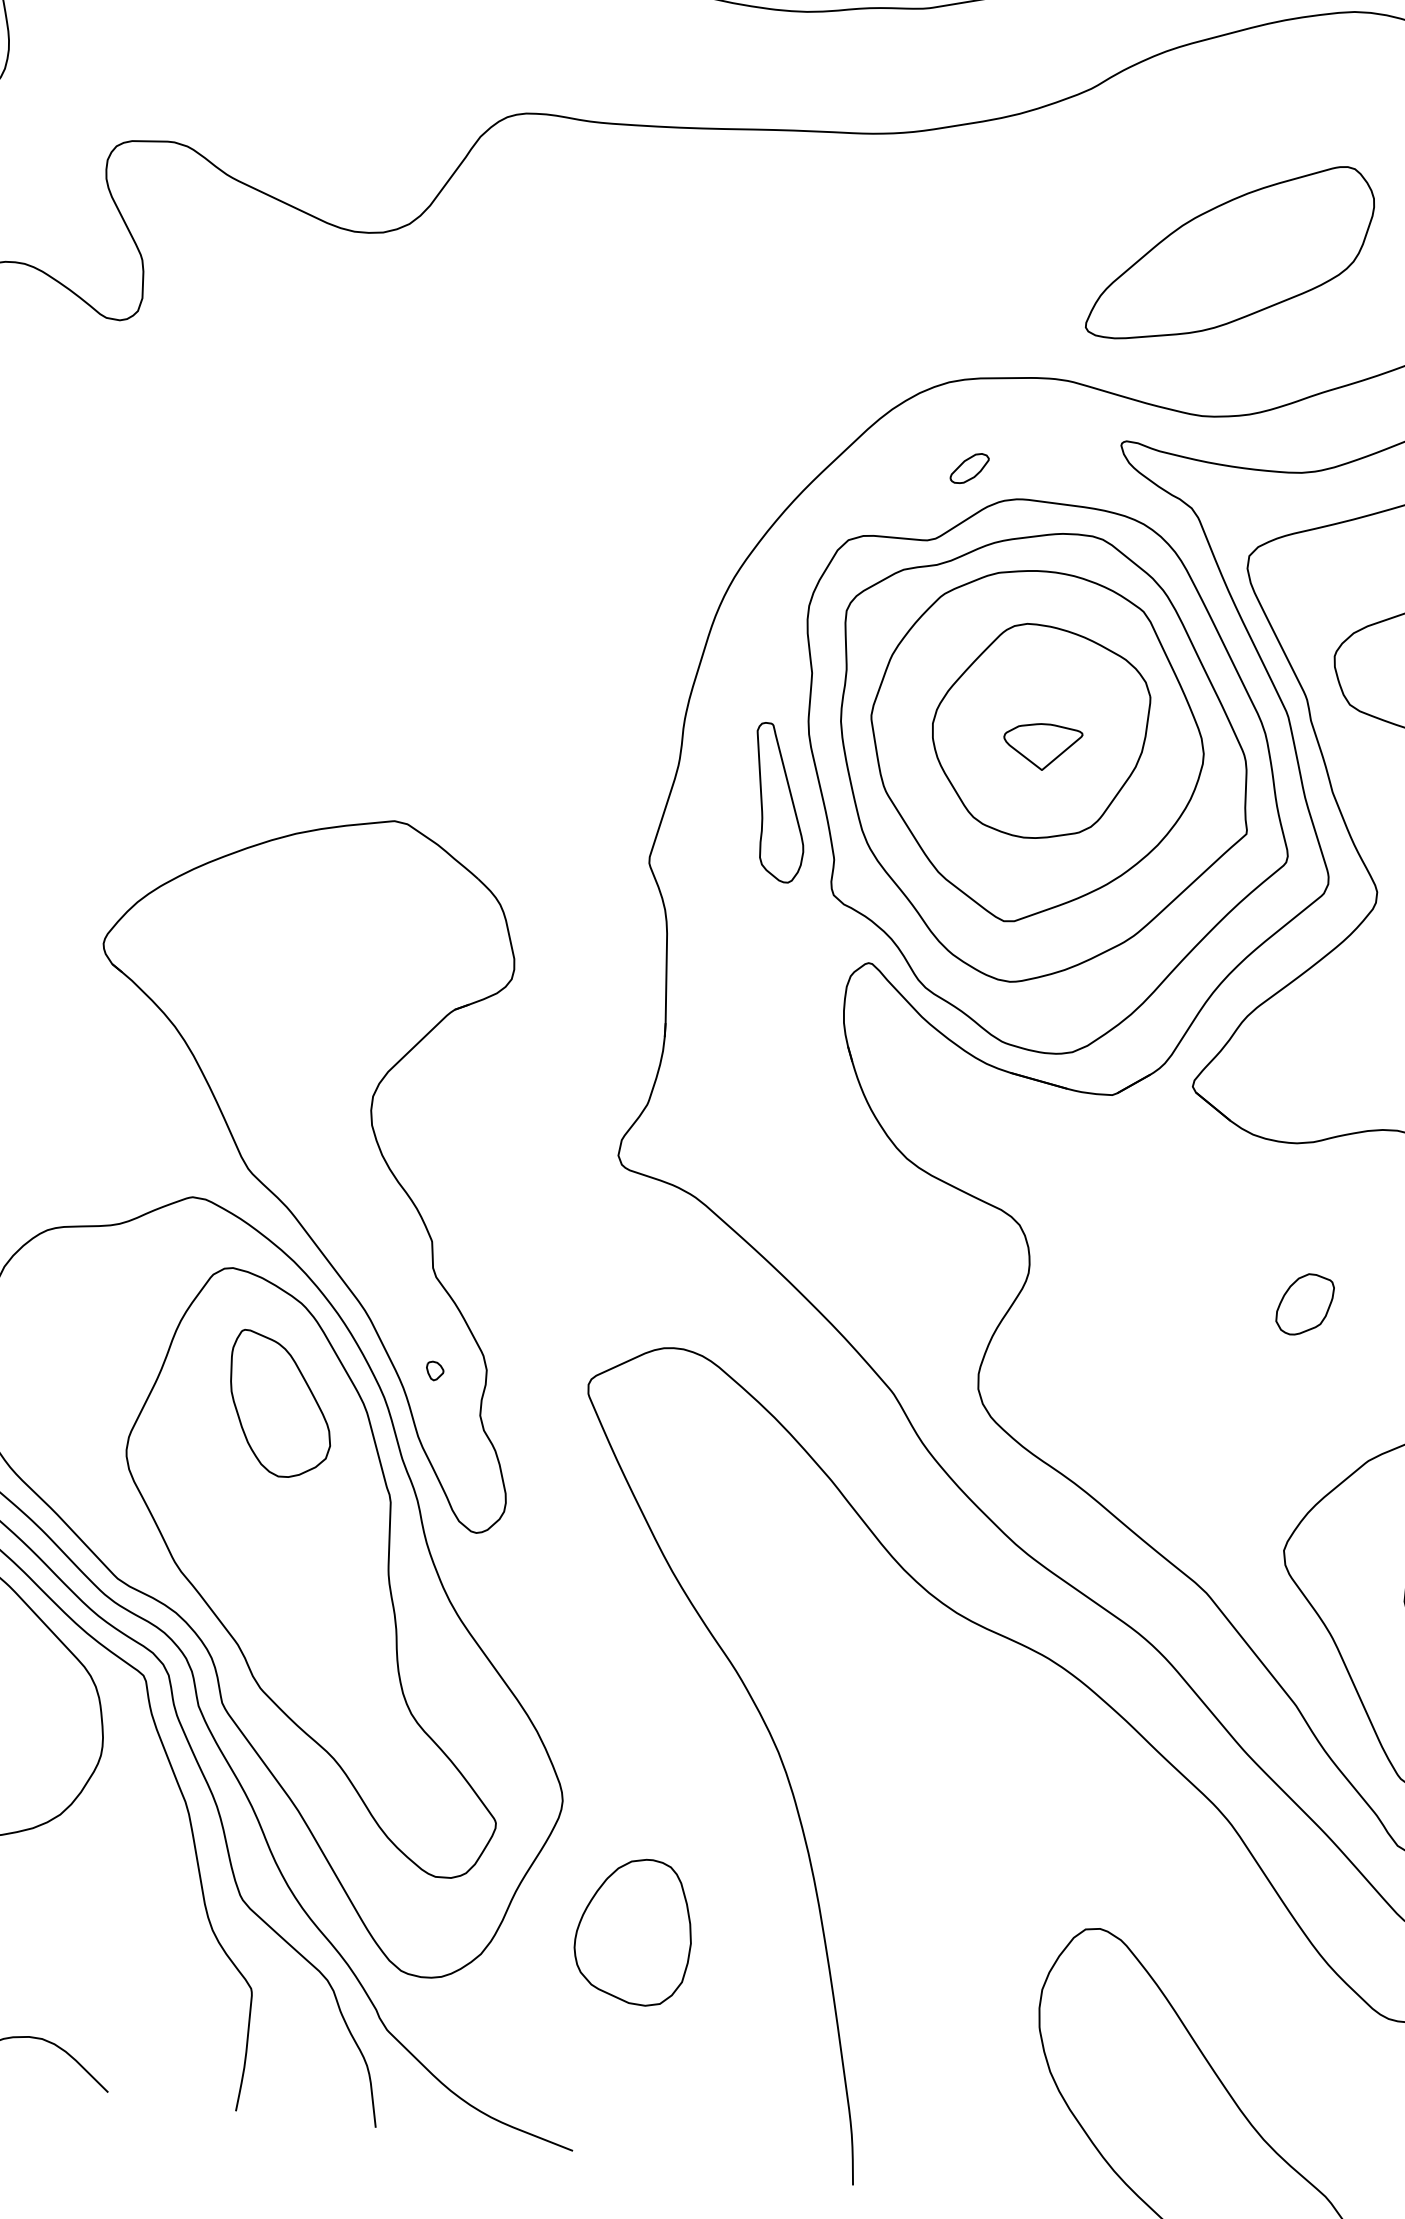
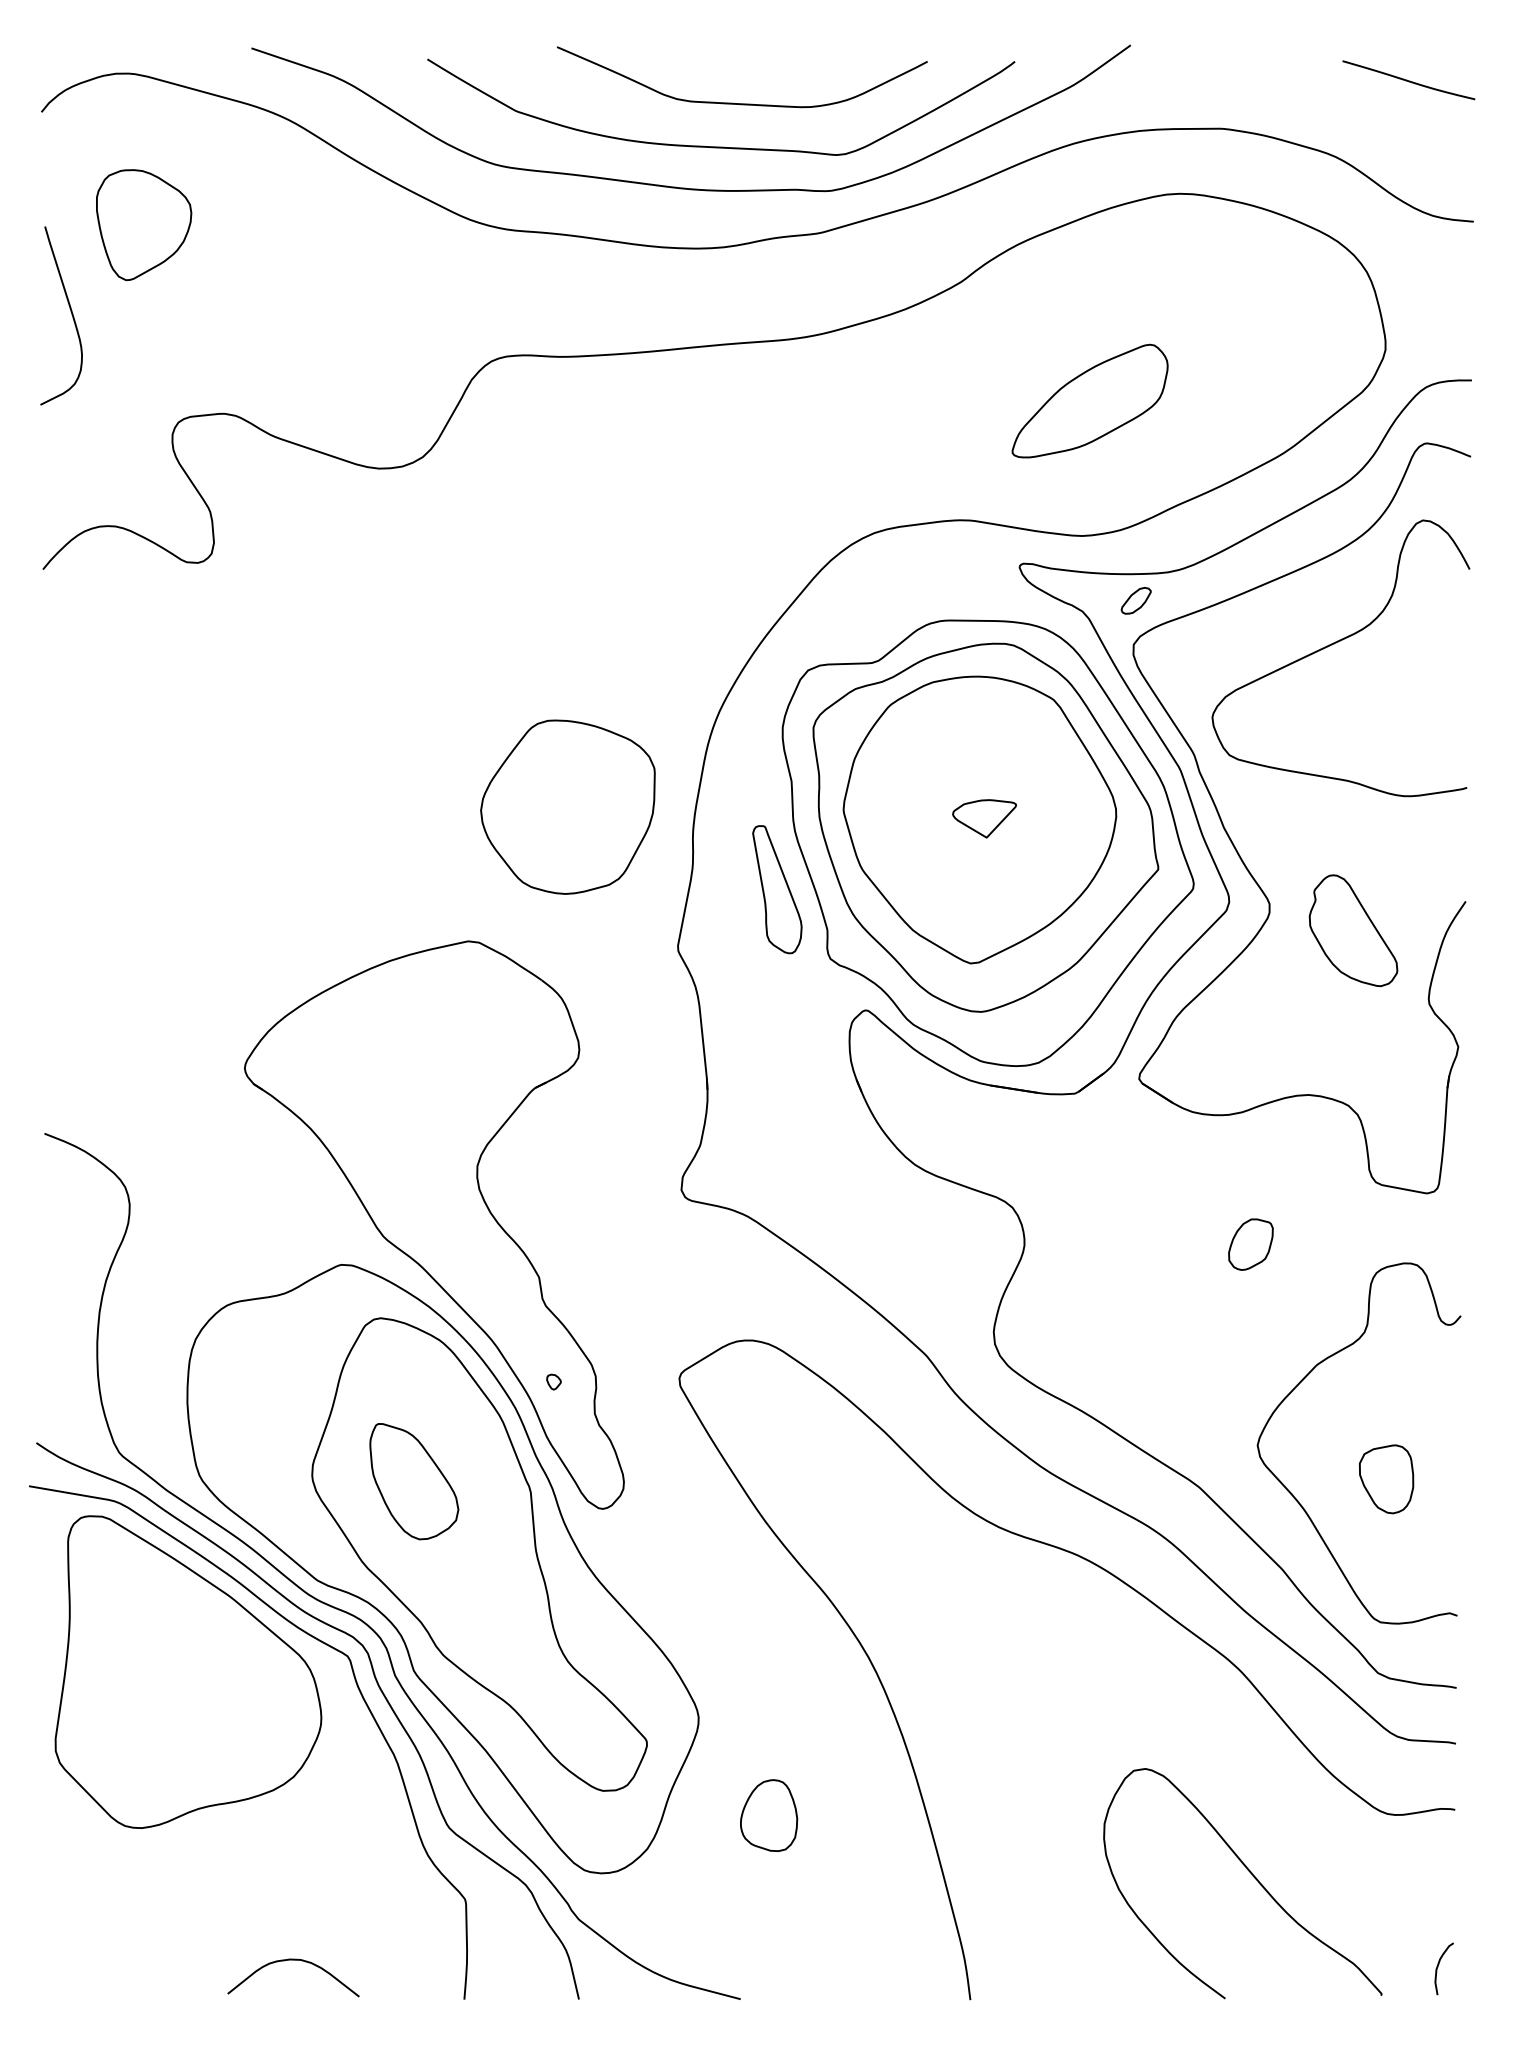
part: (1230, 251) -> (1089, 400), size x0.7
part: (968, 468) -> (1135, 600), moved
part: (1038, 731) -> (567, 806), moved
part: (280, 1405) -> (414, 1481), moved
part: (633, 1930) -> (768, 1815), size x0.6

